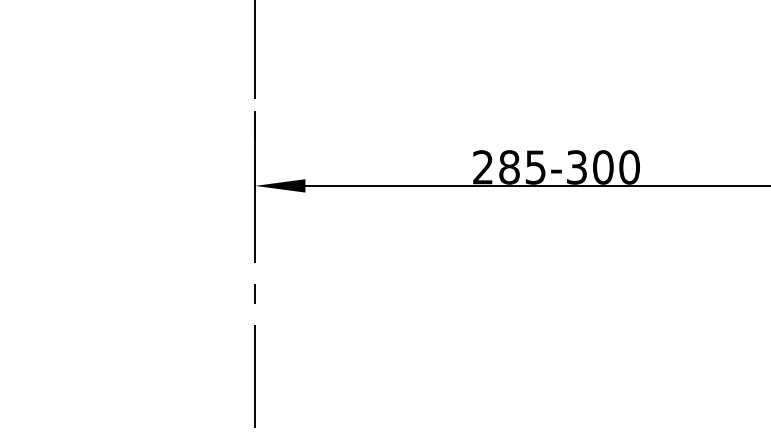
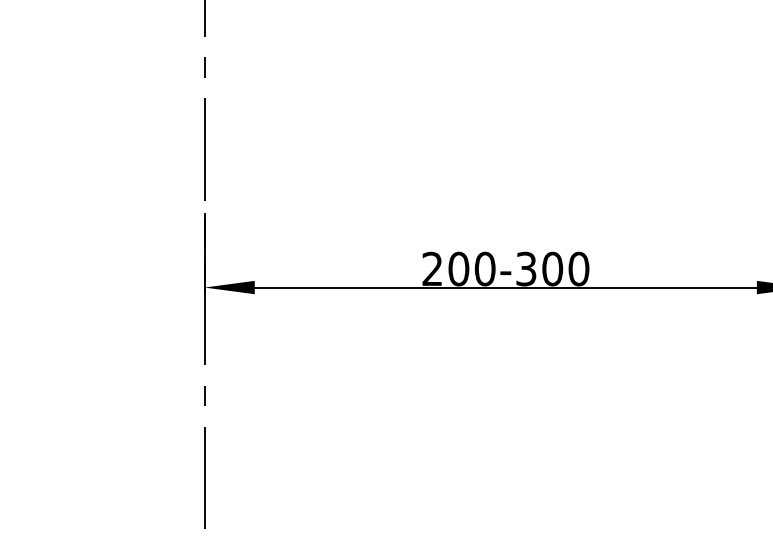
text: (522, 166) -> (471, 268), 285-300 -> 200-300

